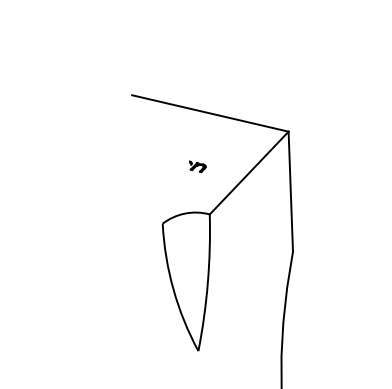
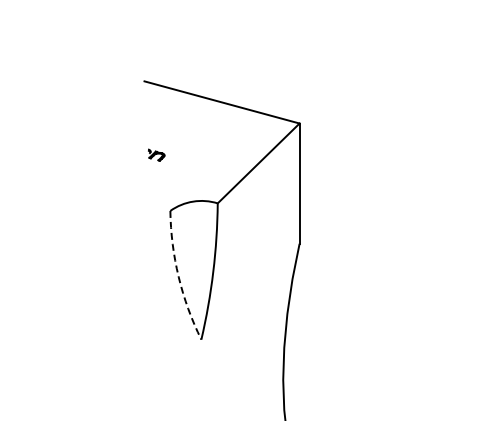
part: (197, 165) -> (156, 154), moved
arc: (173, 289) -> (178, 277), solid -> dashed

